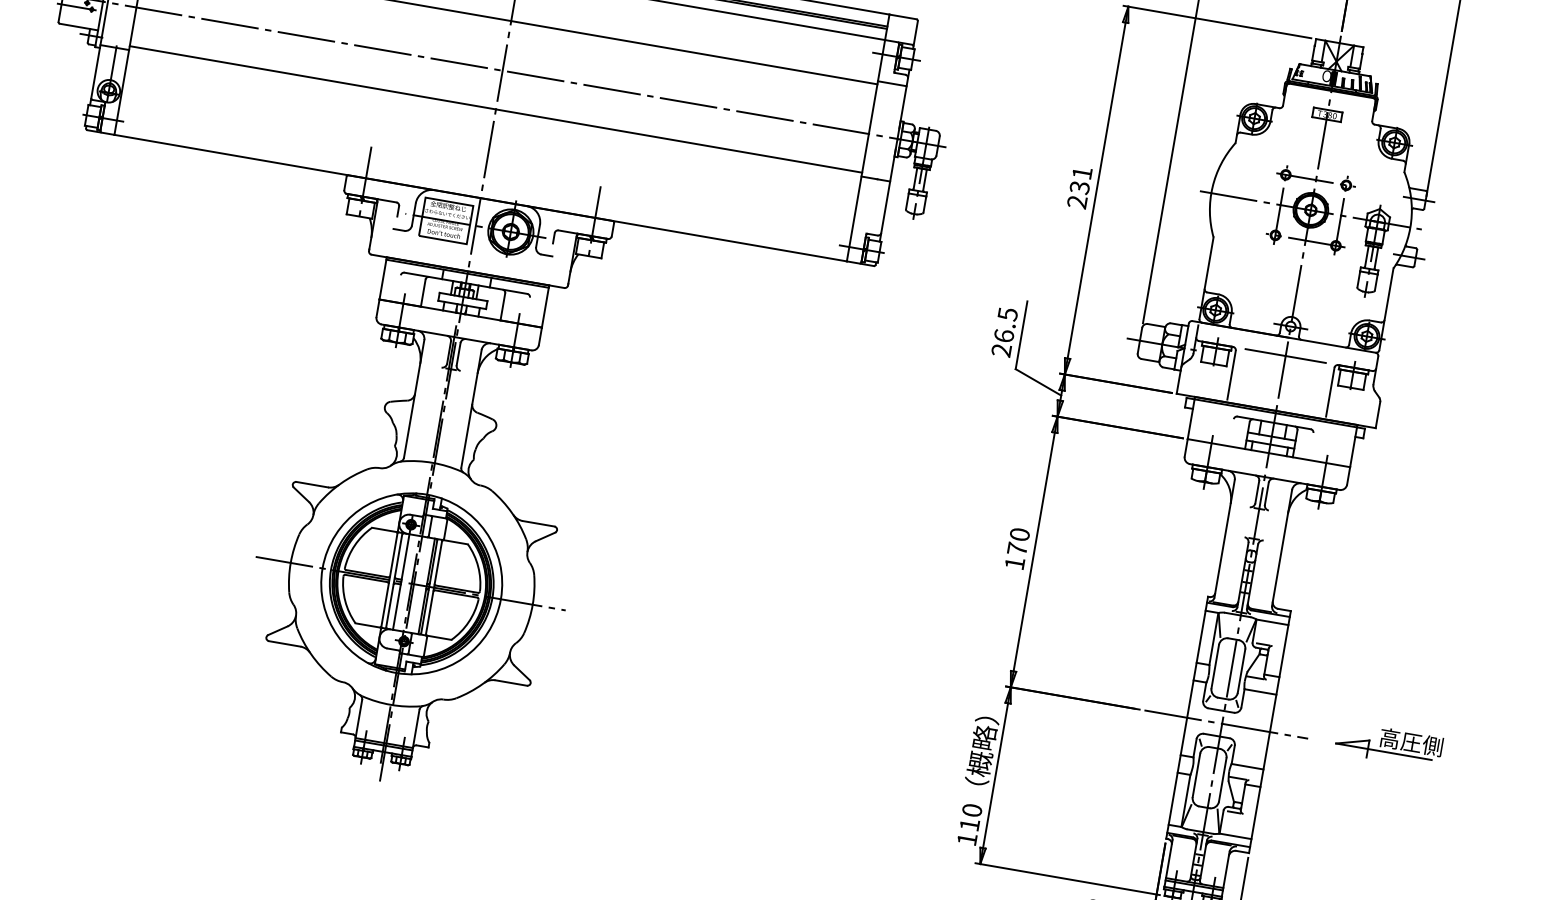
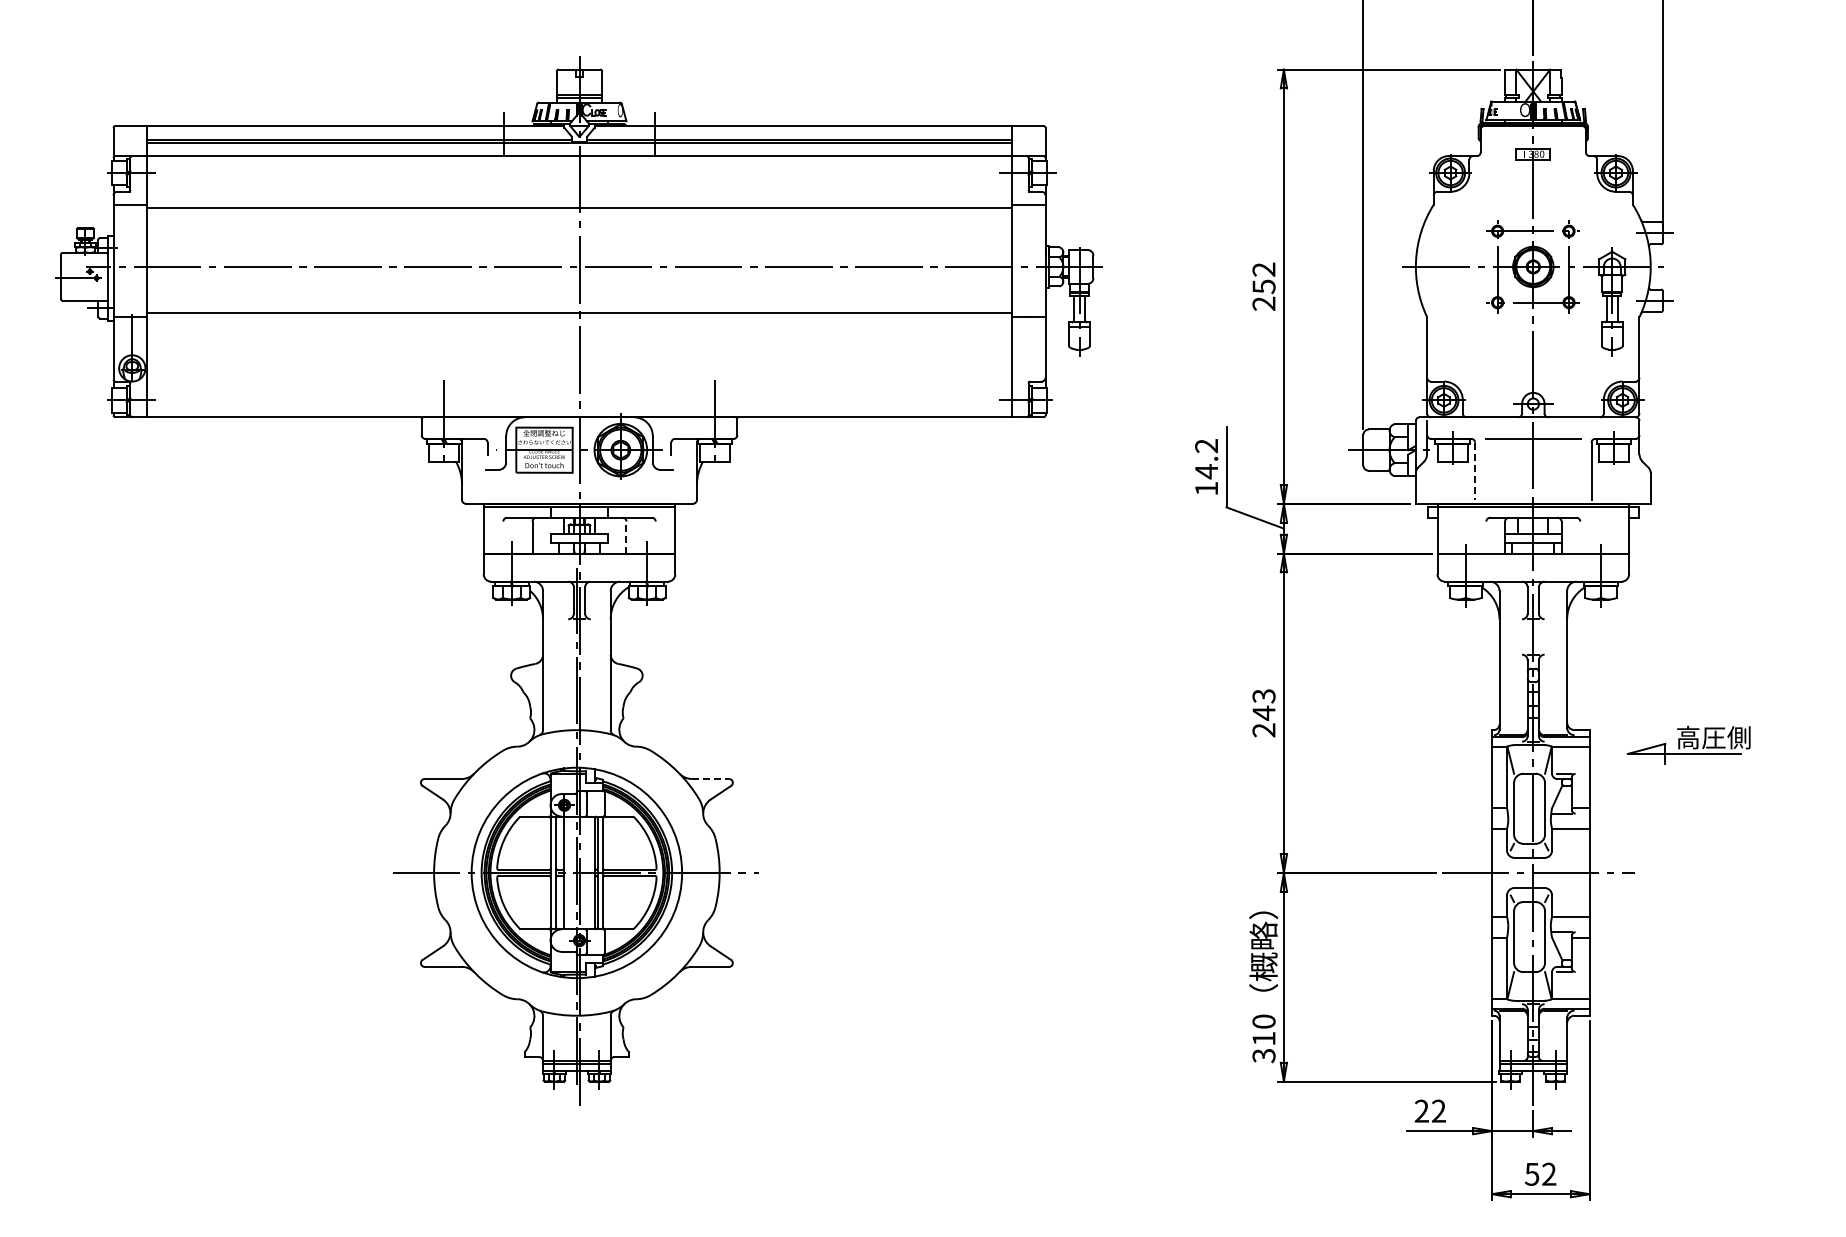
text: (1080, 179) -> (1263, 277), 231 -> 252
line: (502, 306) -> (626, 537), solid -> dashed
text: (1004, 332) -> (1206, 467), 26.5 -> 14.2
line: (1231, 375) -> (1475, 471), solid -> dashed
line: (538, 523) -> (710, 778), solid -> dashed
text: (1016, 549) -> (1263, 713), 170 -> 243
part: (1388, 744) -> (1688, 744), moved
text: (966, 839) -> (1263, 1056), 110 -> 310

